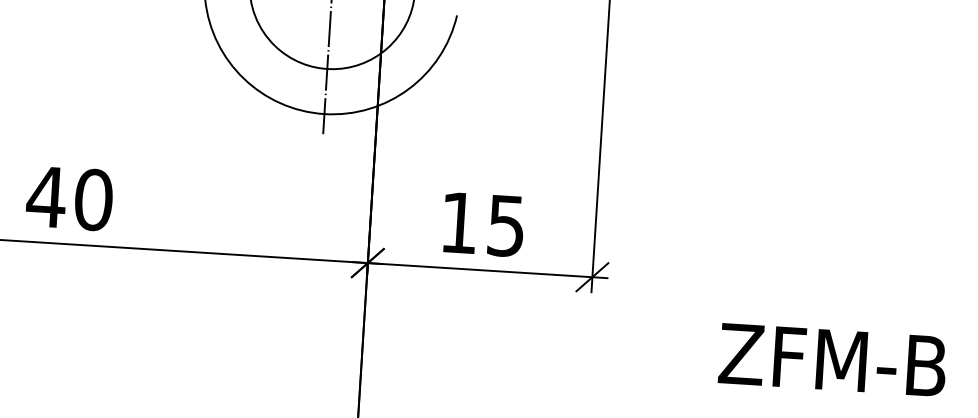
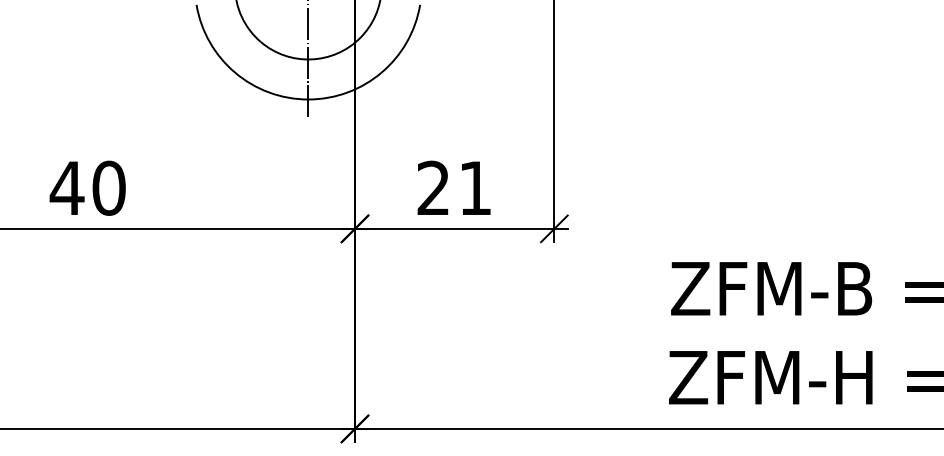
text: (481, 223) -> (453, 187), 15 -> 21

